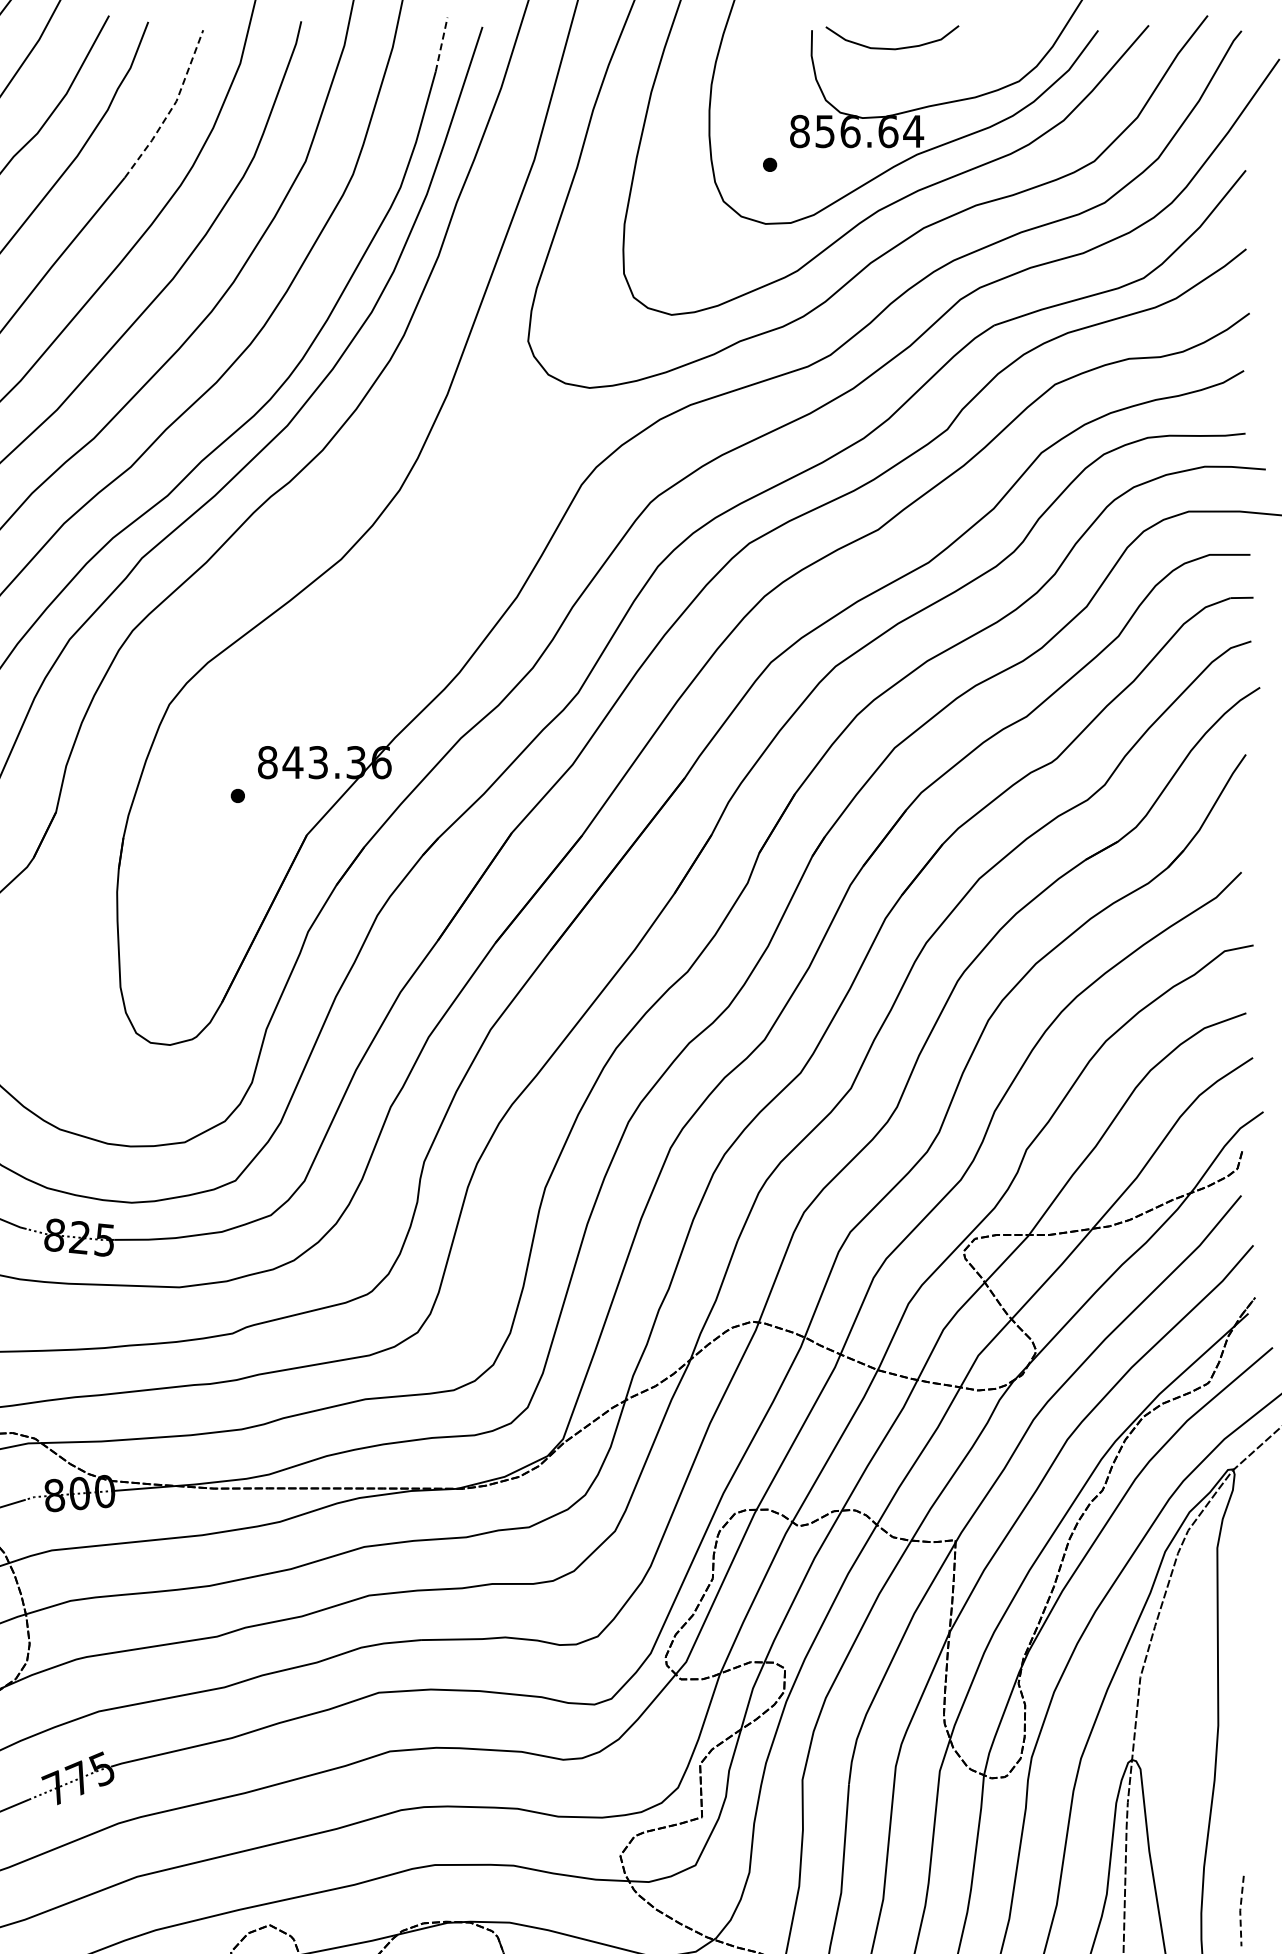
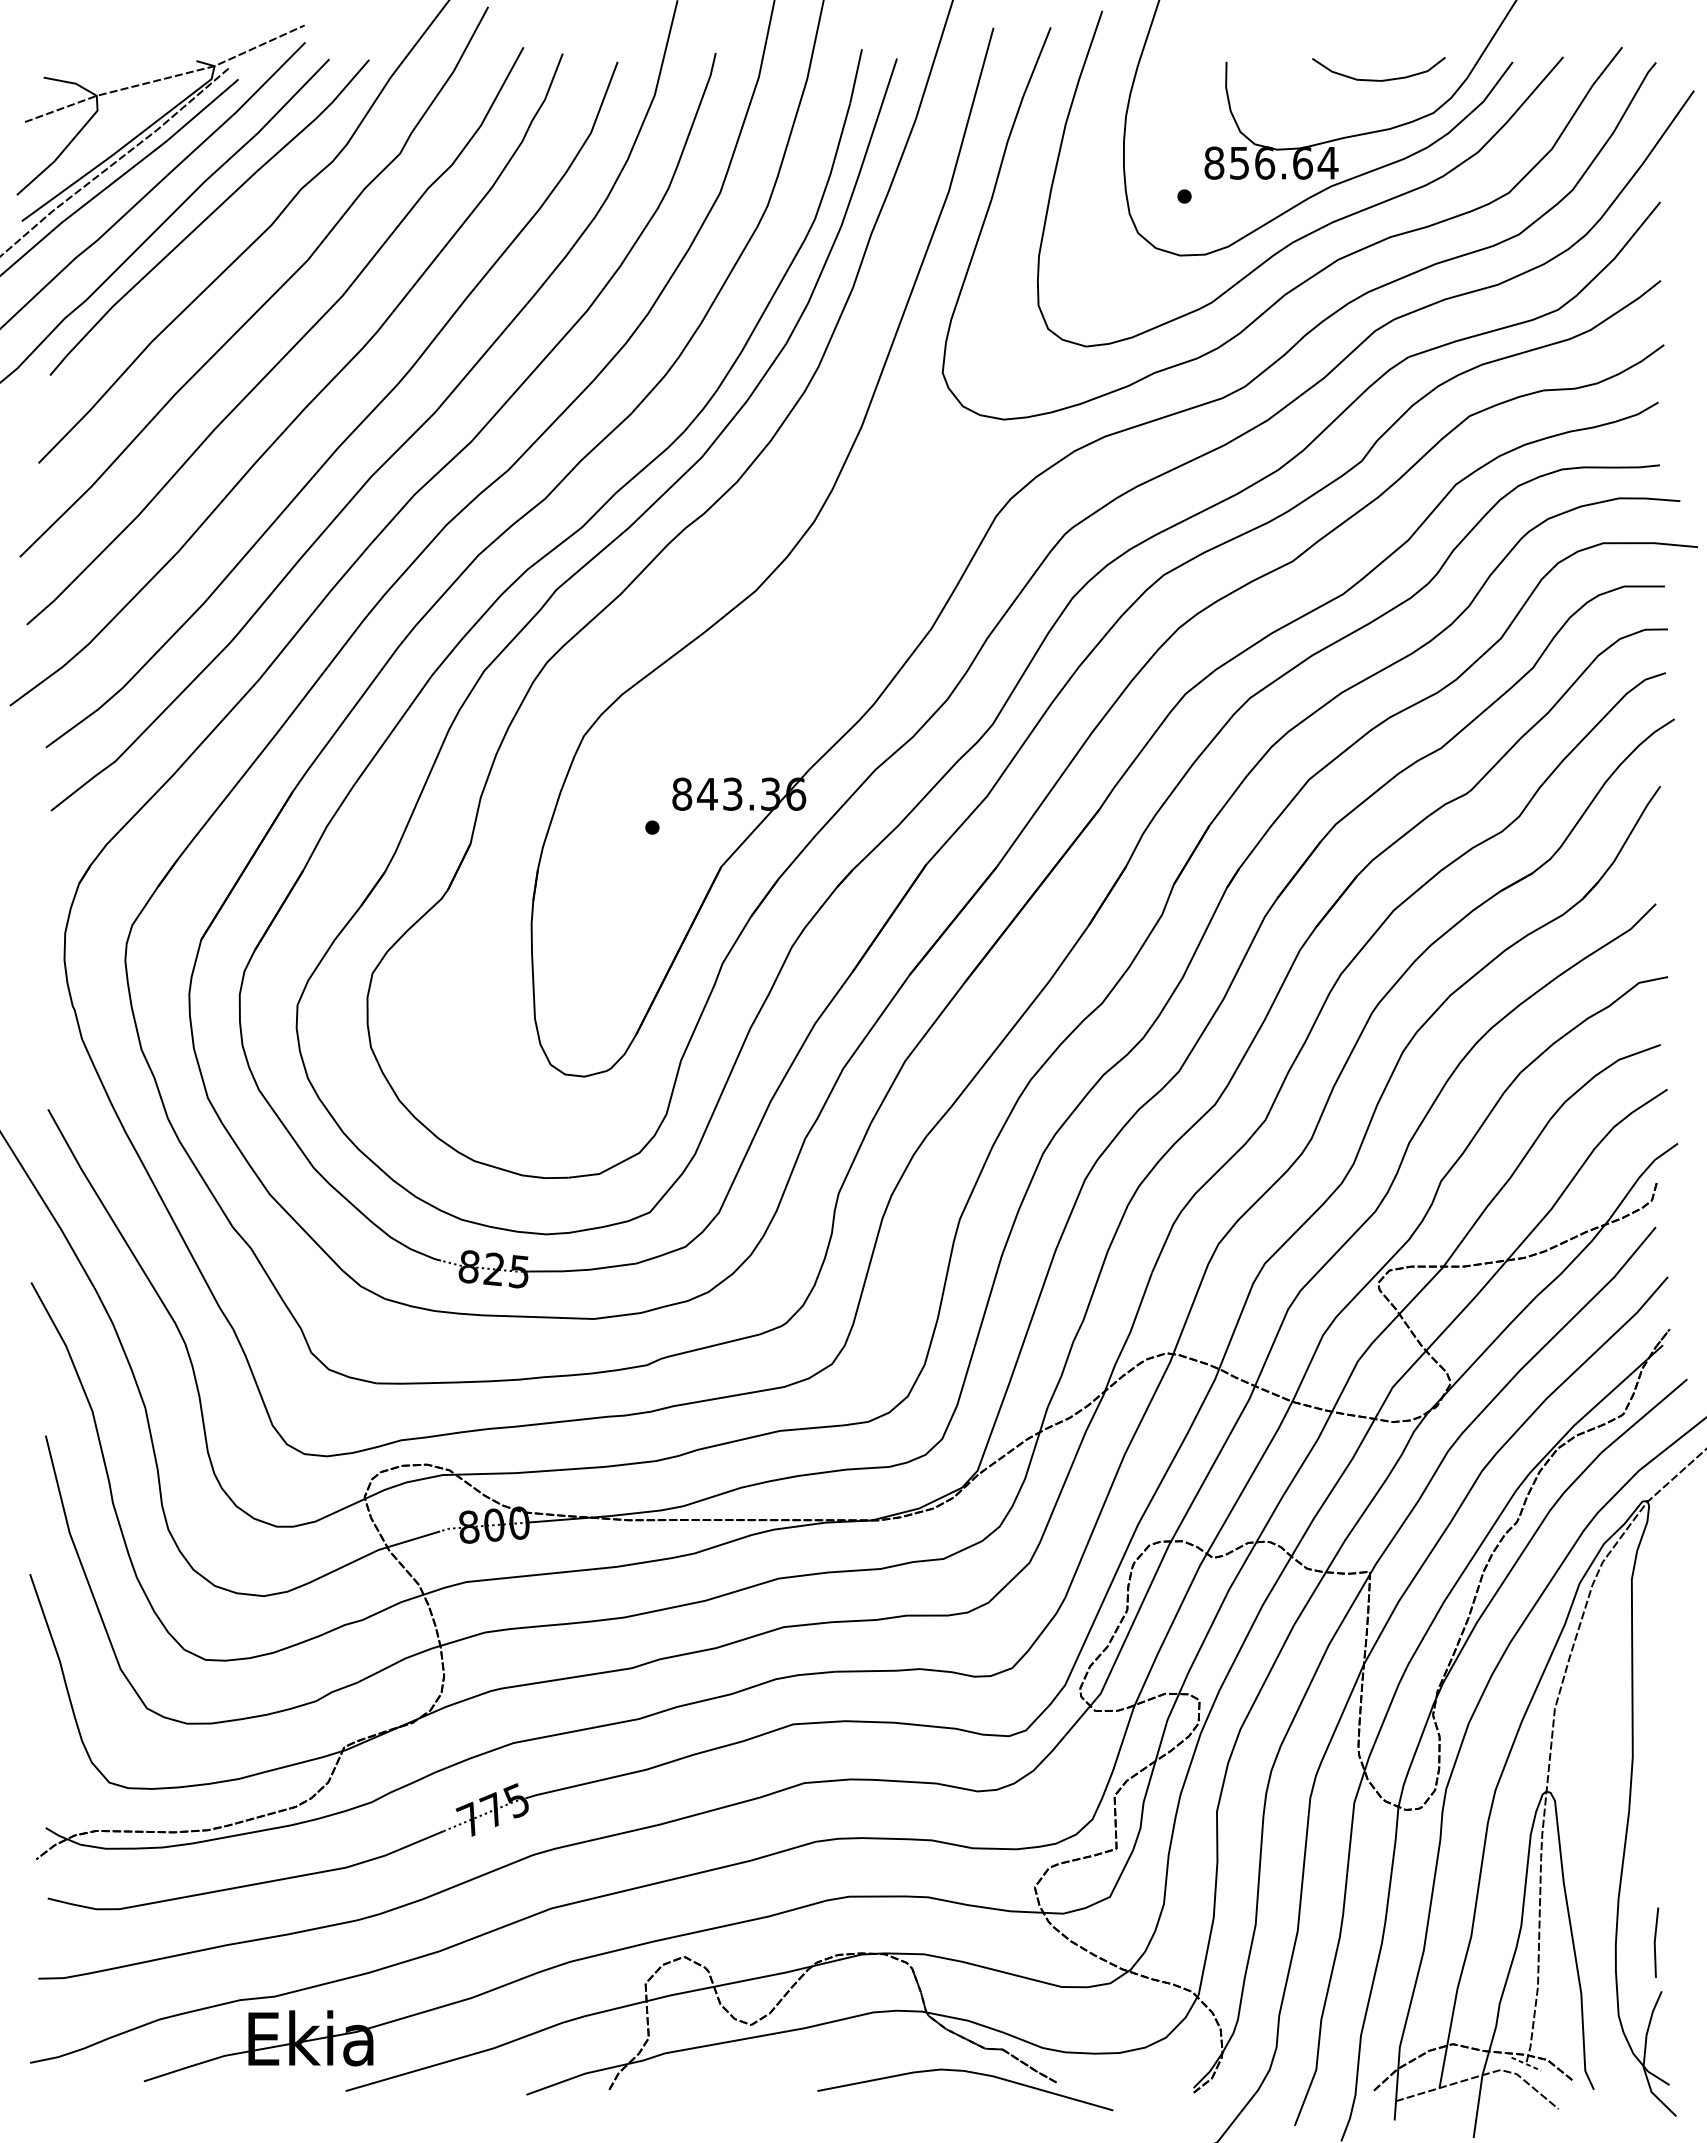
line: (442, 44) -> (856, 76), dashed -> solid
curve: (892, 47) -> (1378, 79), moved
line: (172, 107) -> (586, 139), dashed -> solid
line: (1240, 1910) -> (1654, 1942), dashed -> solid

